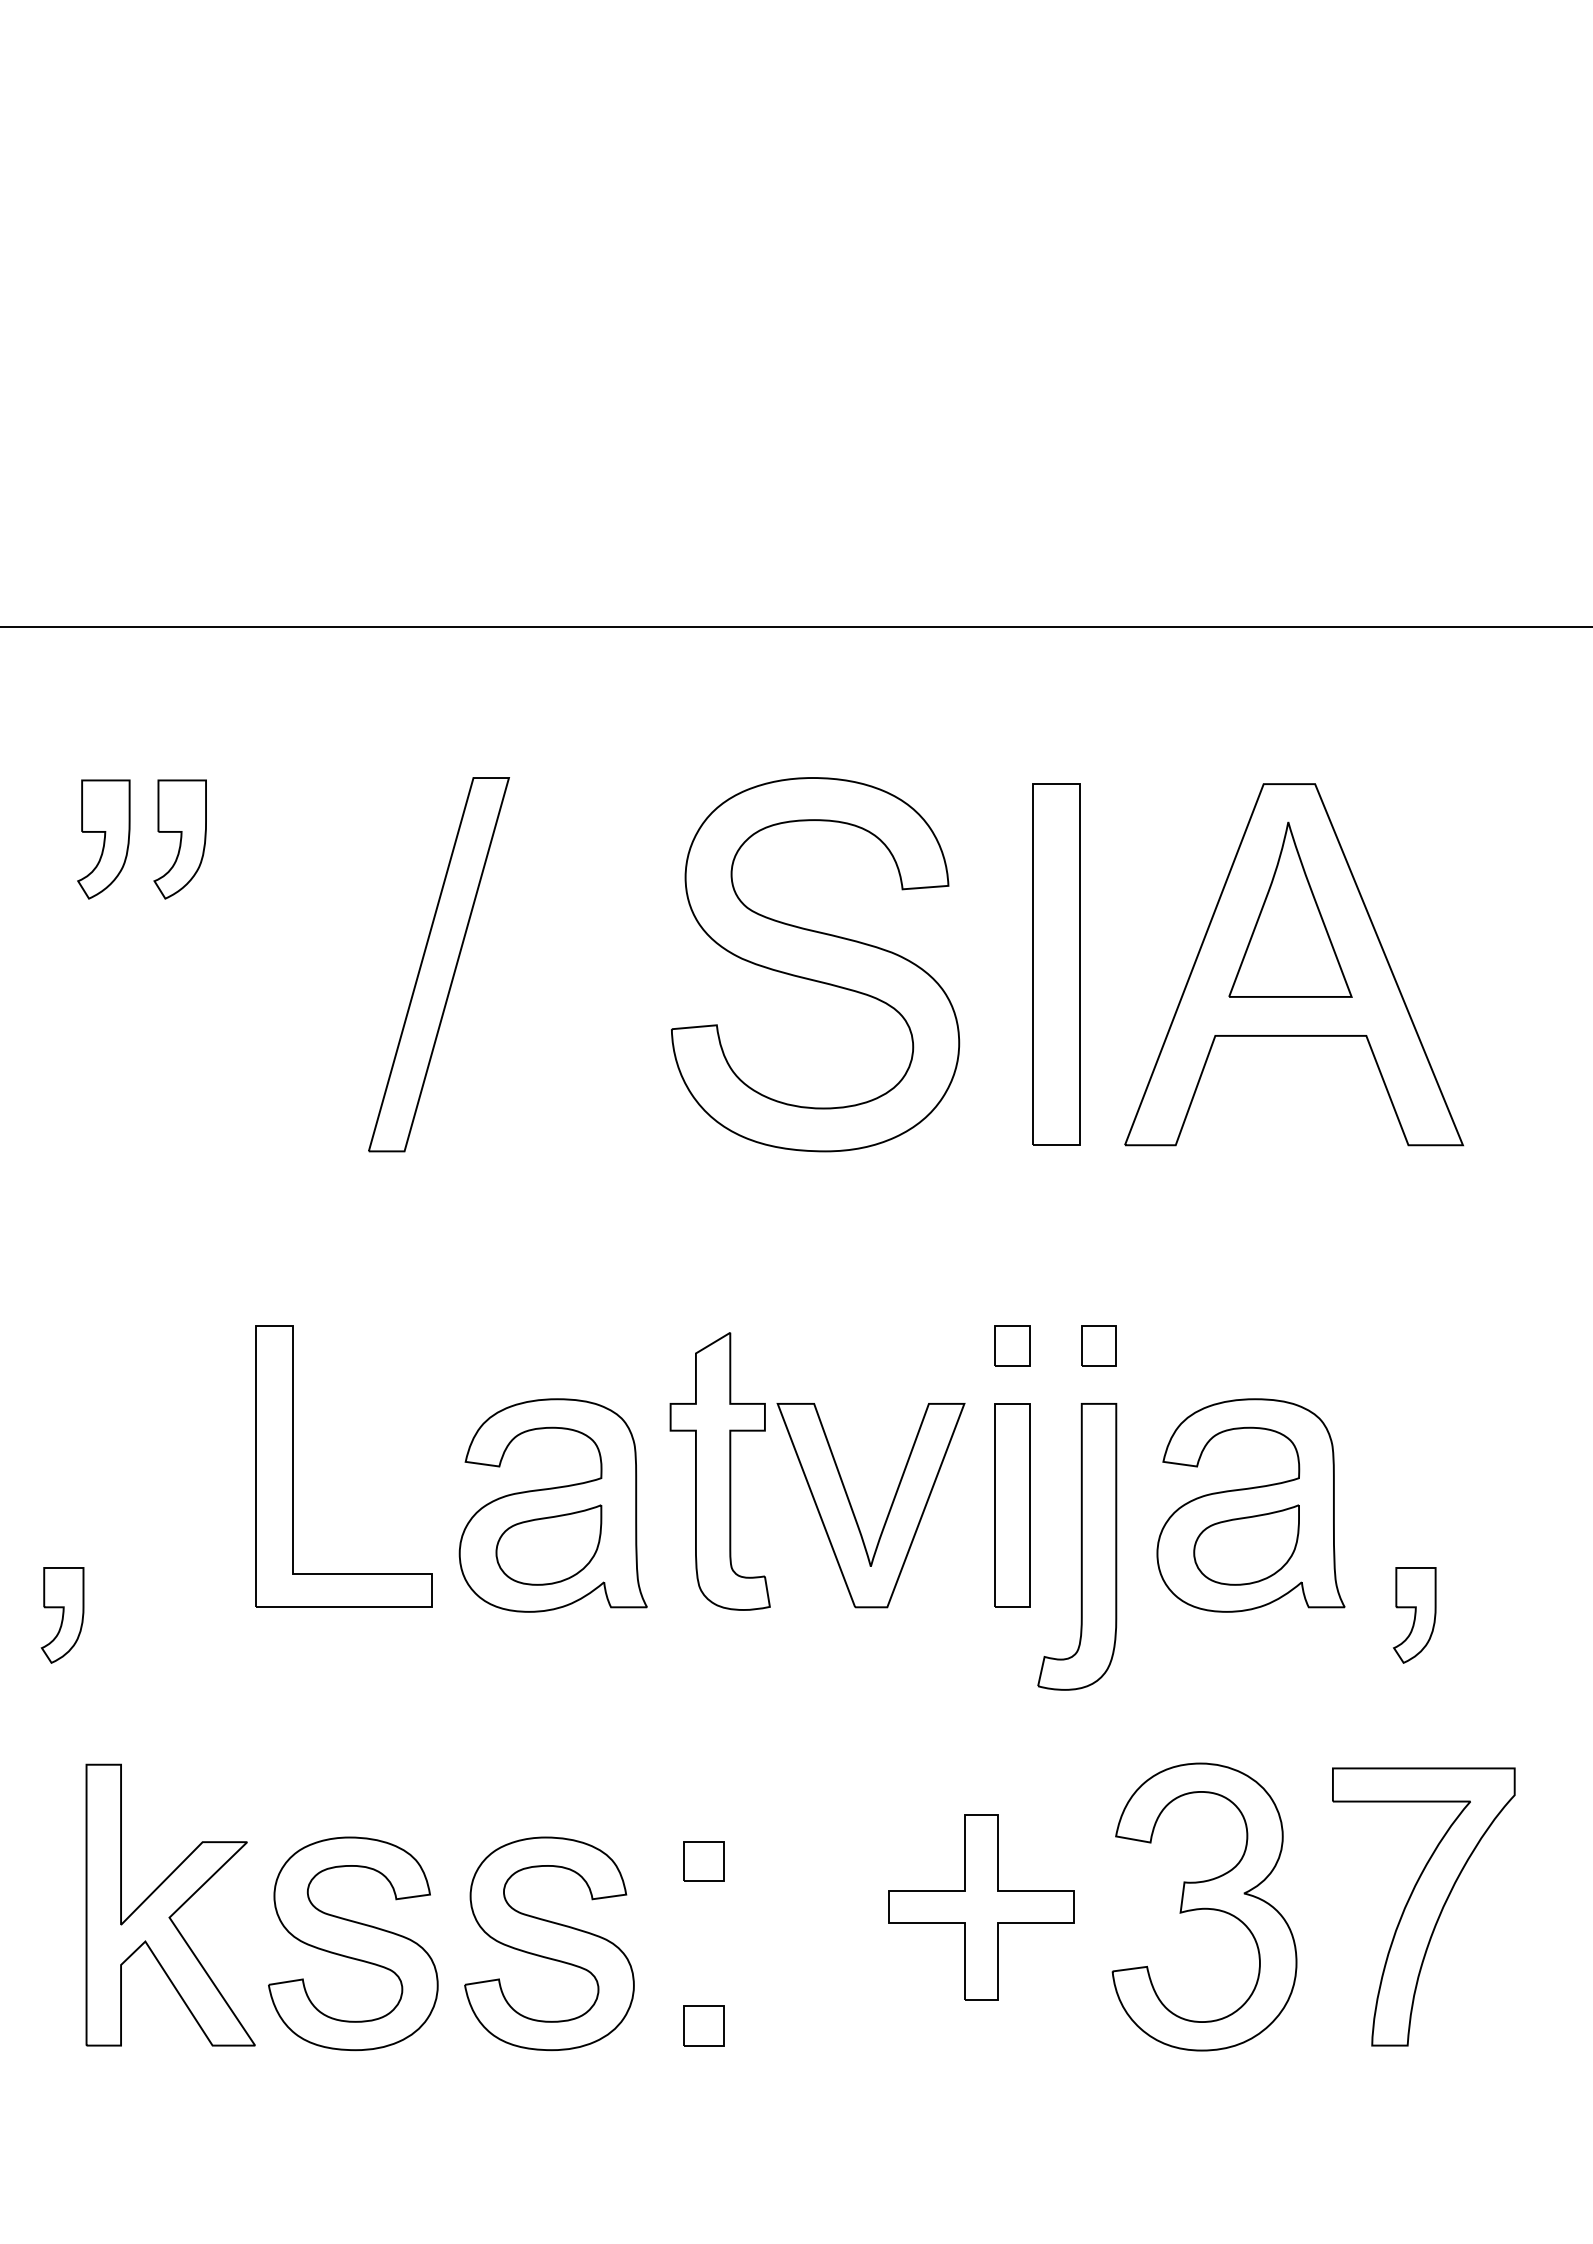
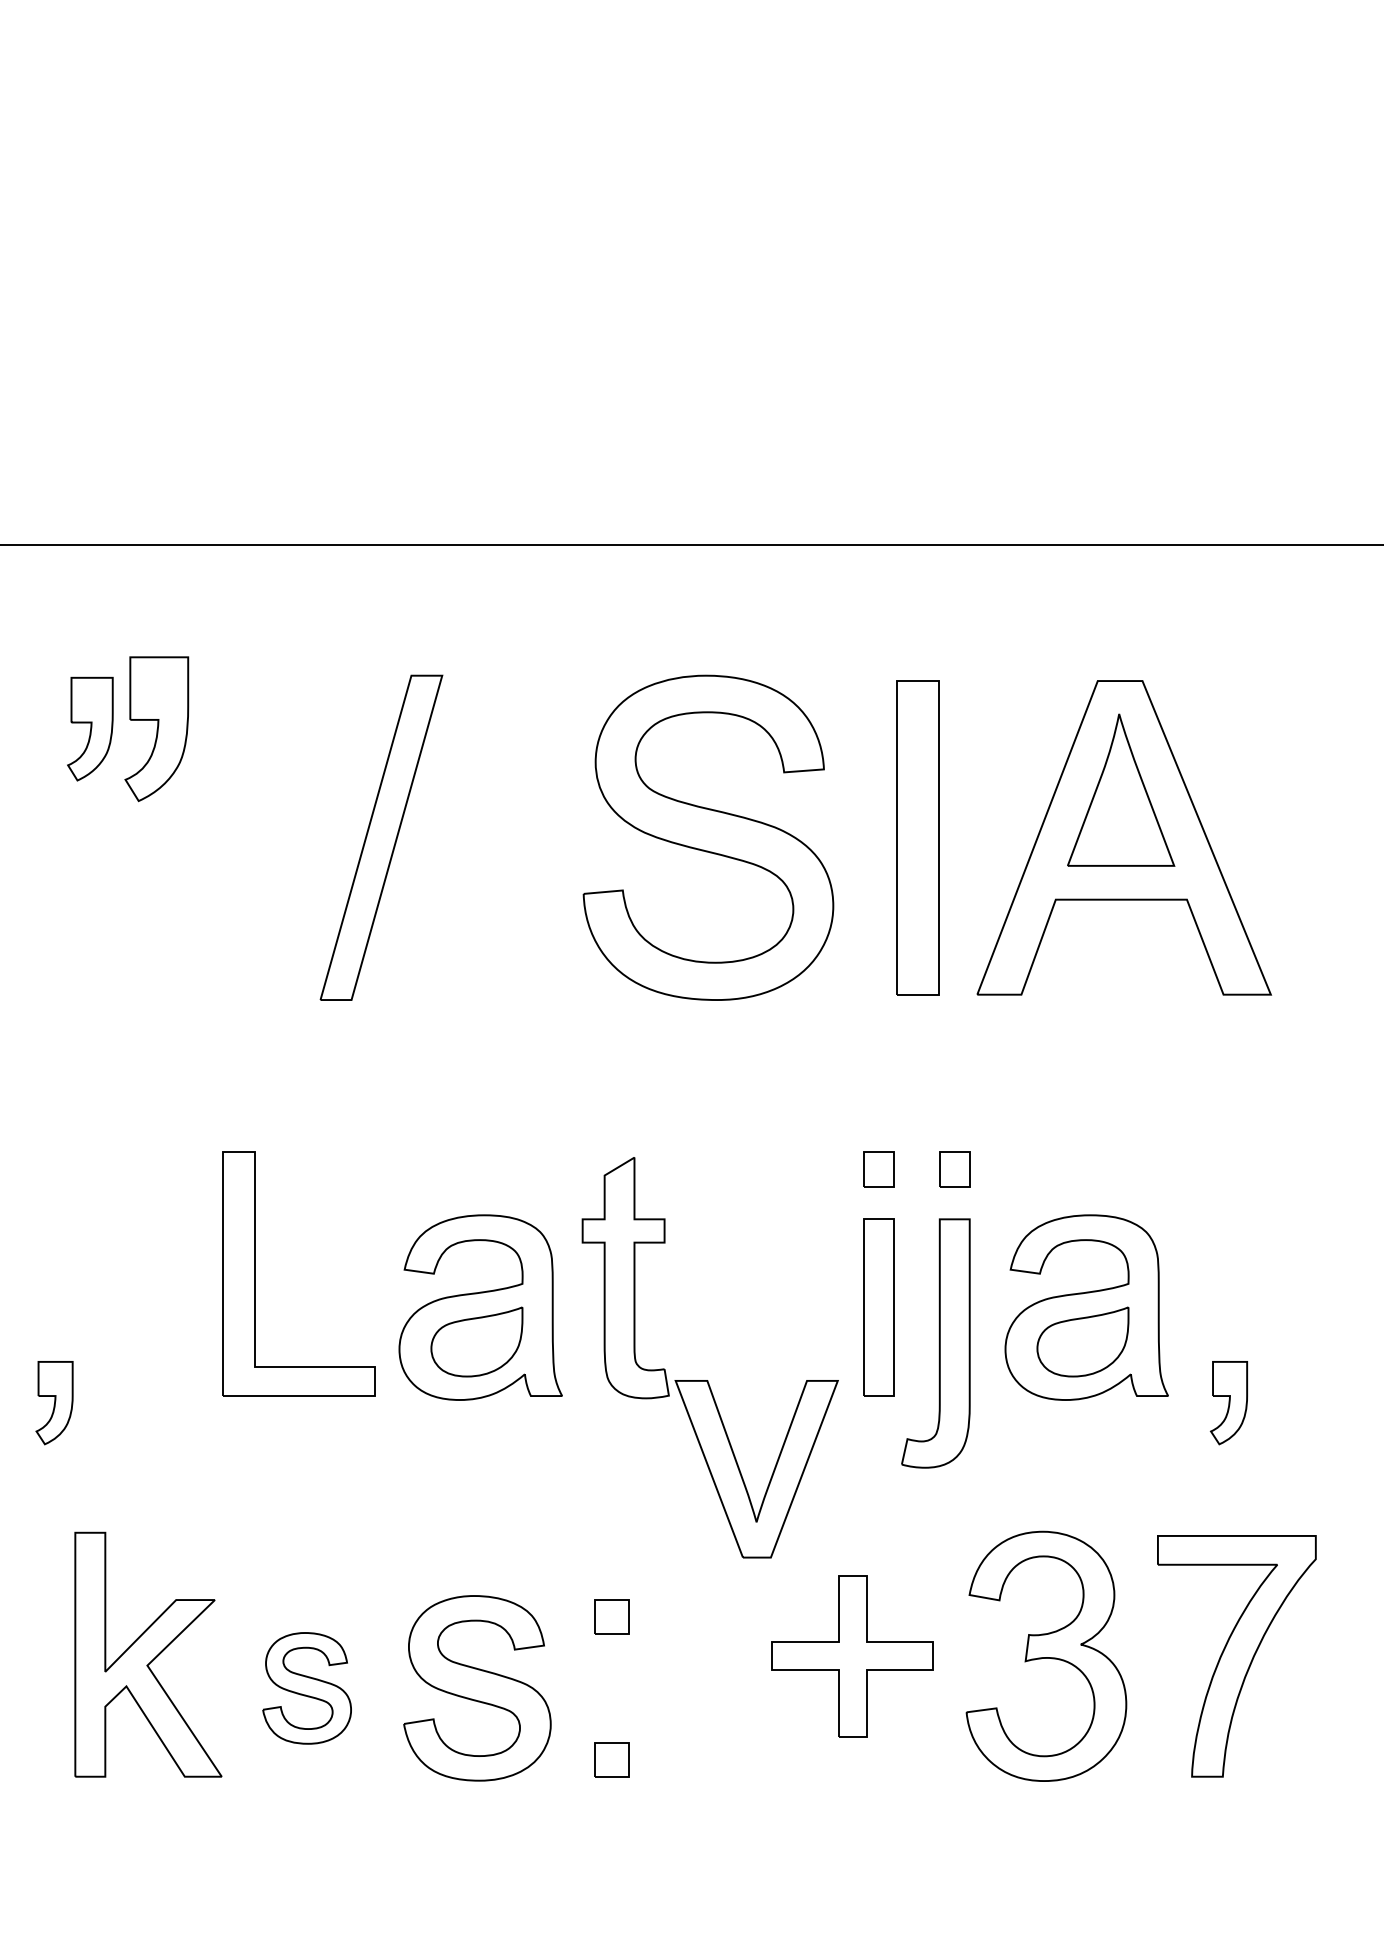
part: (179, 839) -> (156, 729), size x1.4
part: (854, 1512) -> (742, 1475), moved
part: (353, 1943) -> (307, 1688), size x0.6

